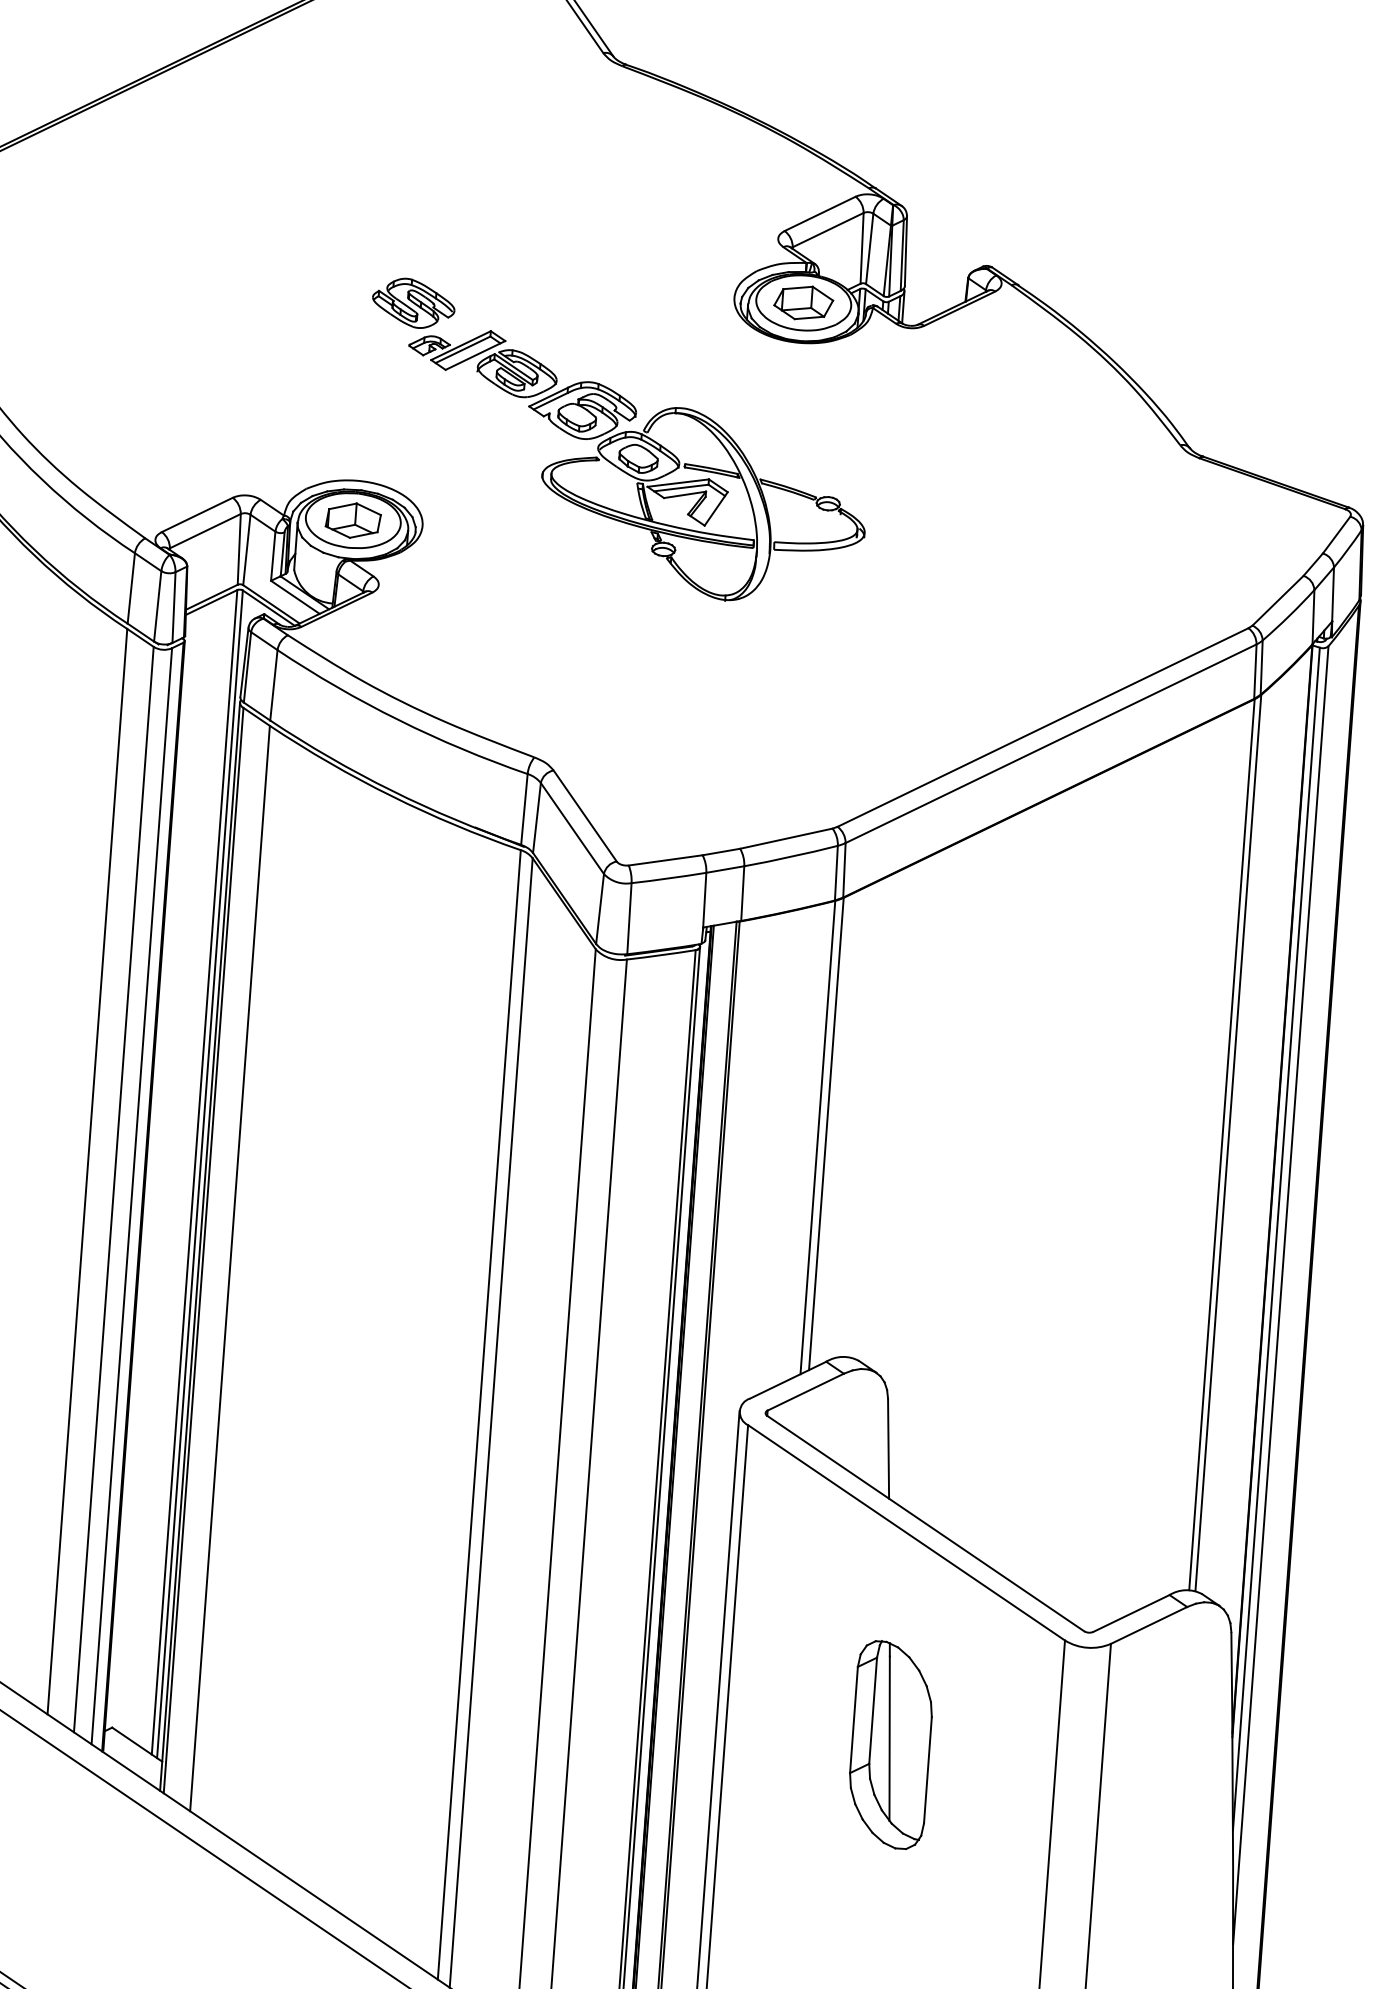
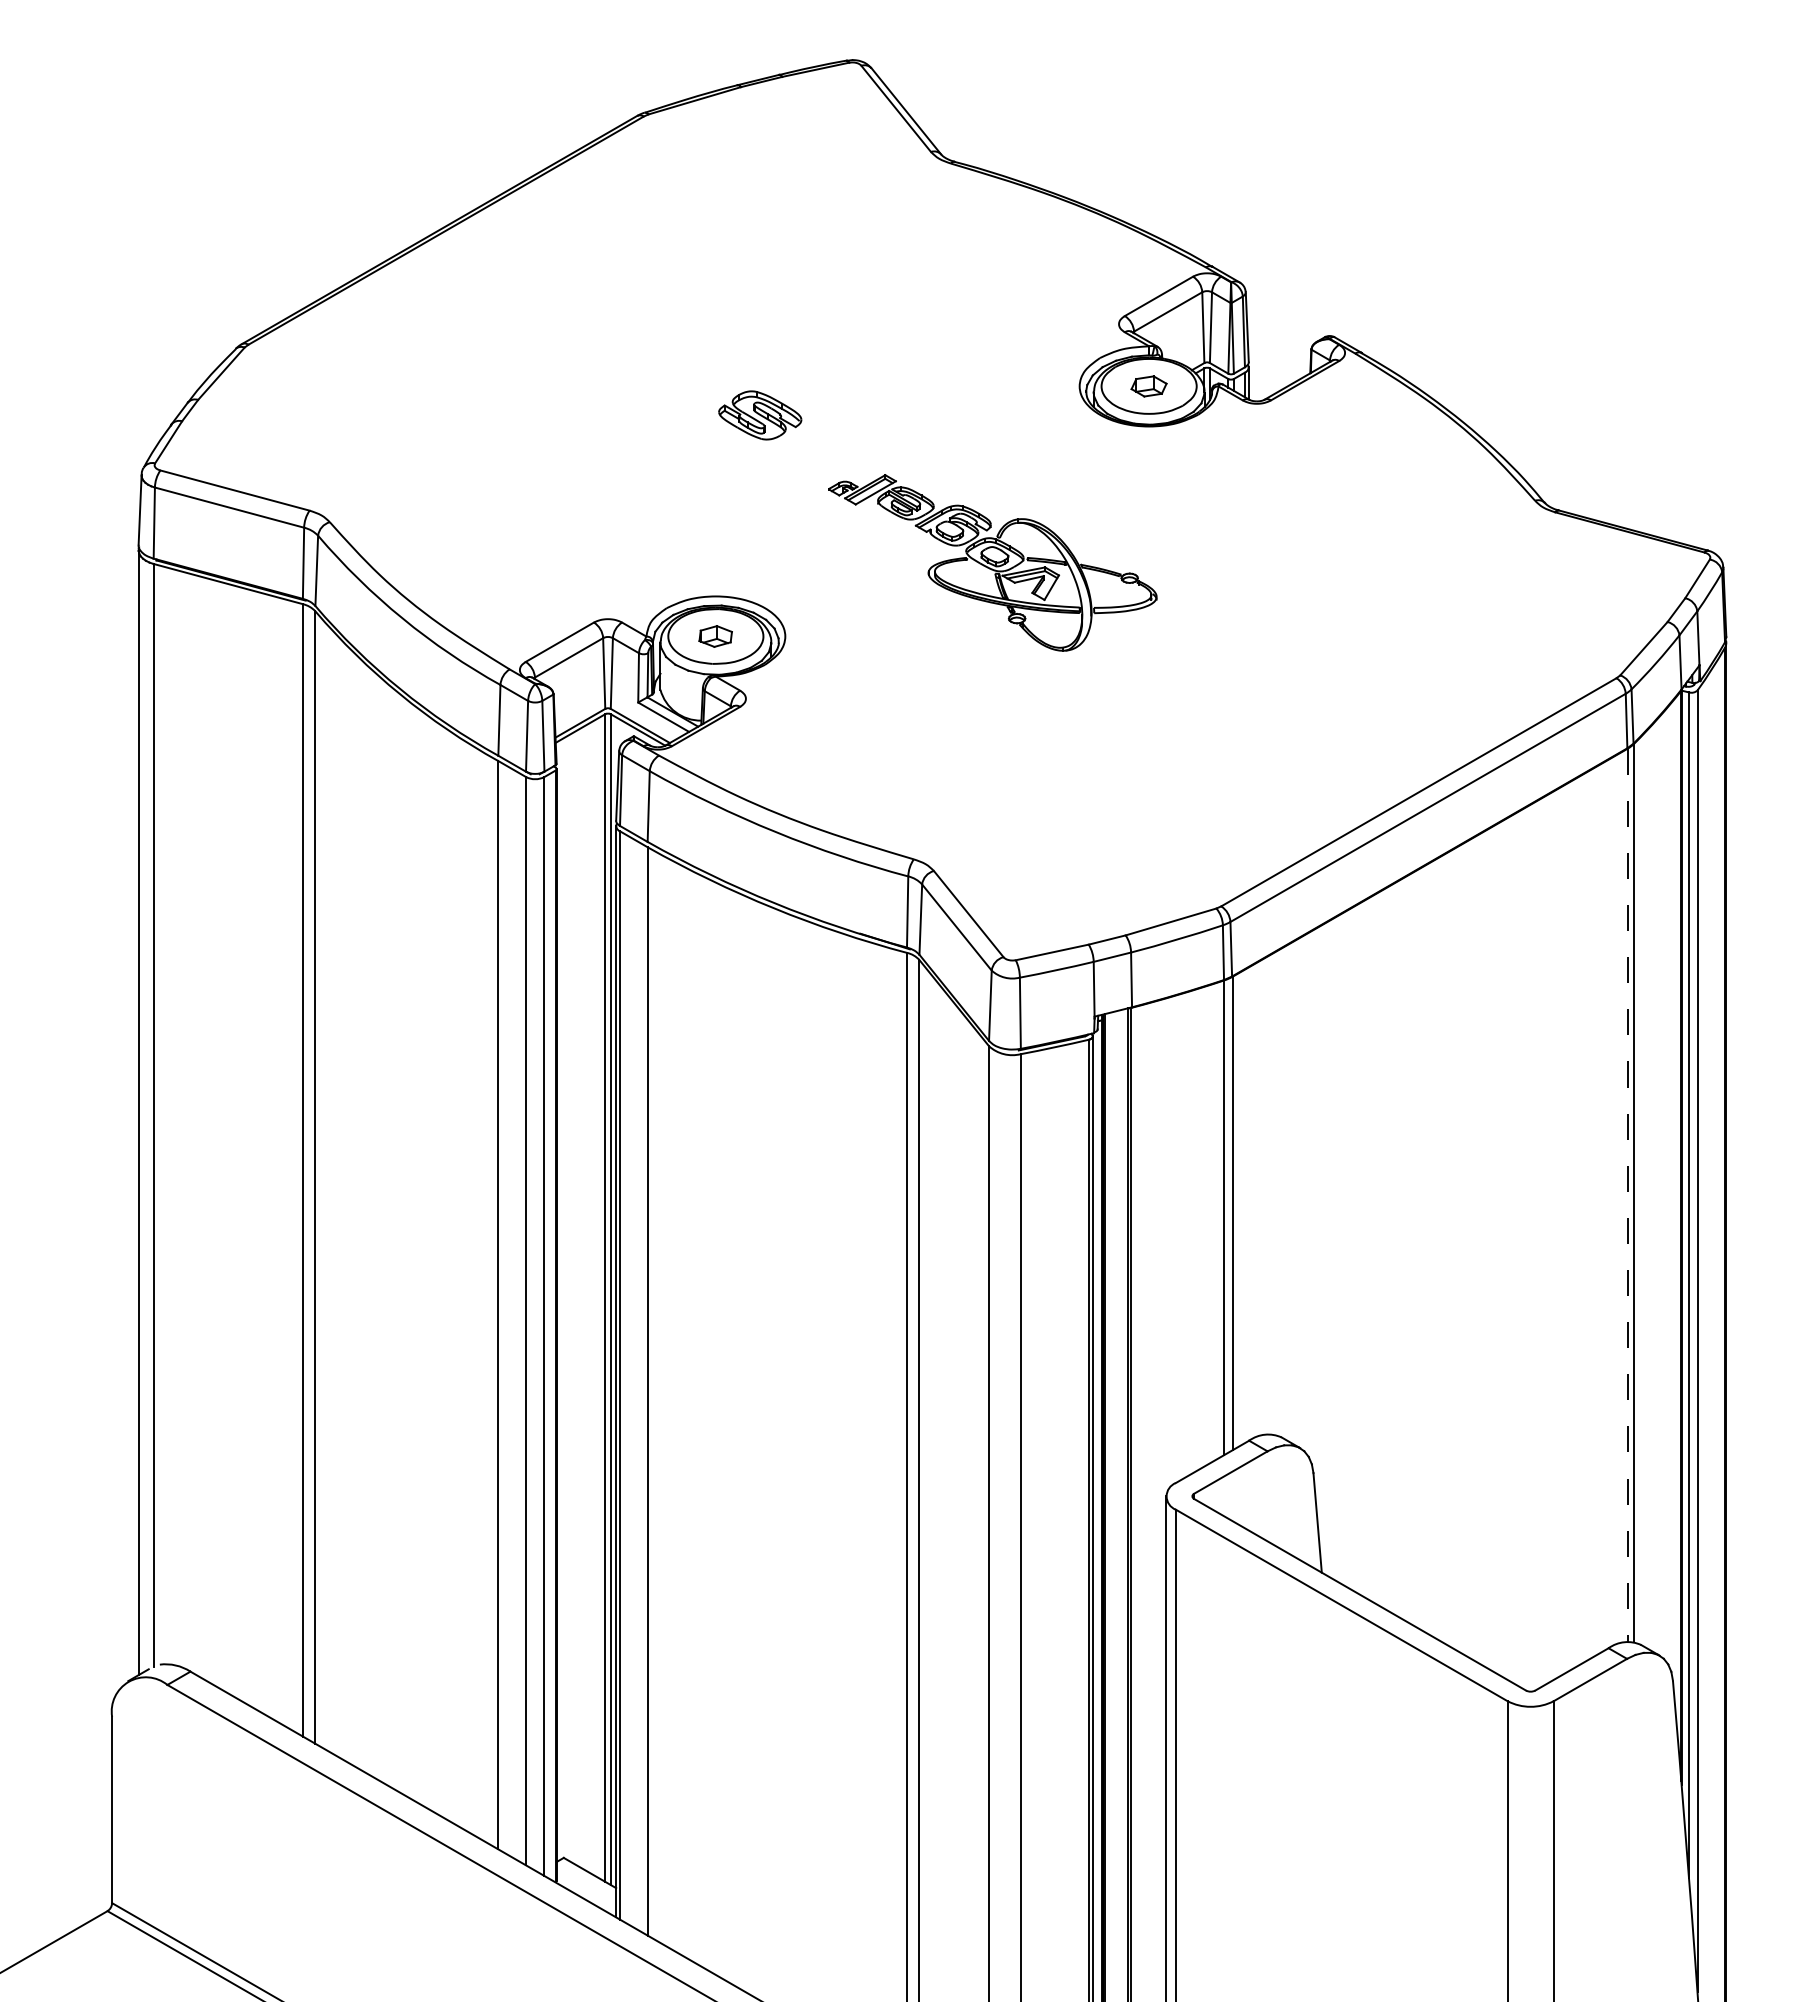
part: (803, 303) -> (1148, 386), size x0.6
part: (634, 467) -> (992, 562), size x0.7
part: (352, 520) -> (715, 636), size x0.6
line: (1221, 1144) -> (1627, 1195), solid -> dashed
part: (890, 1744) -> (1341, 1817), removed

